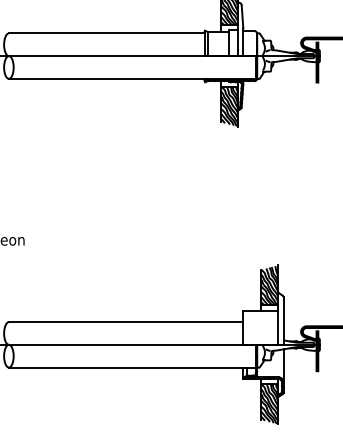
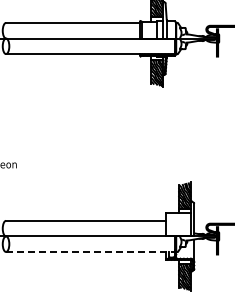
line: (132, 366) -> (90, 251), solid -> dashed

